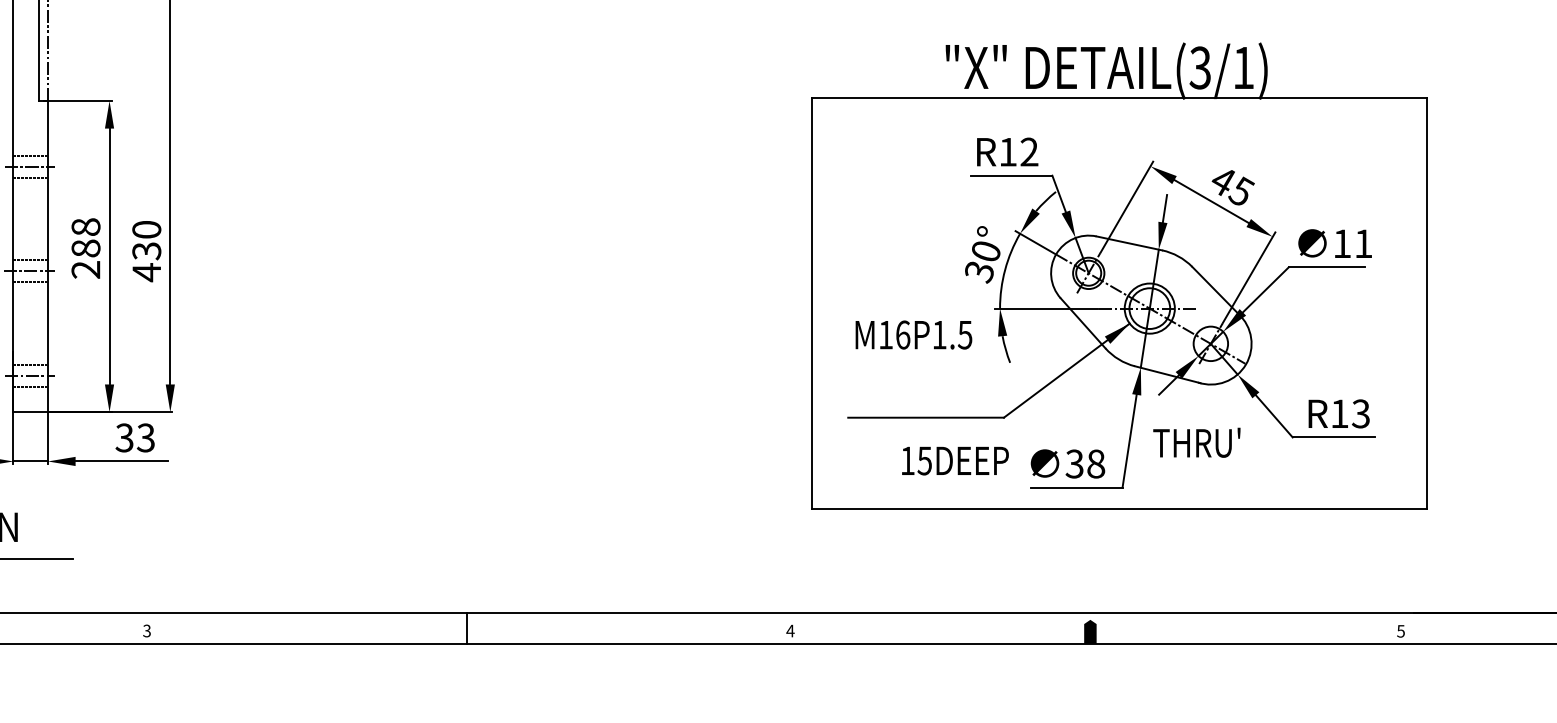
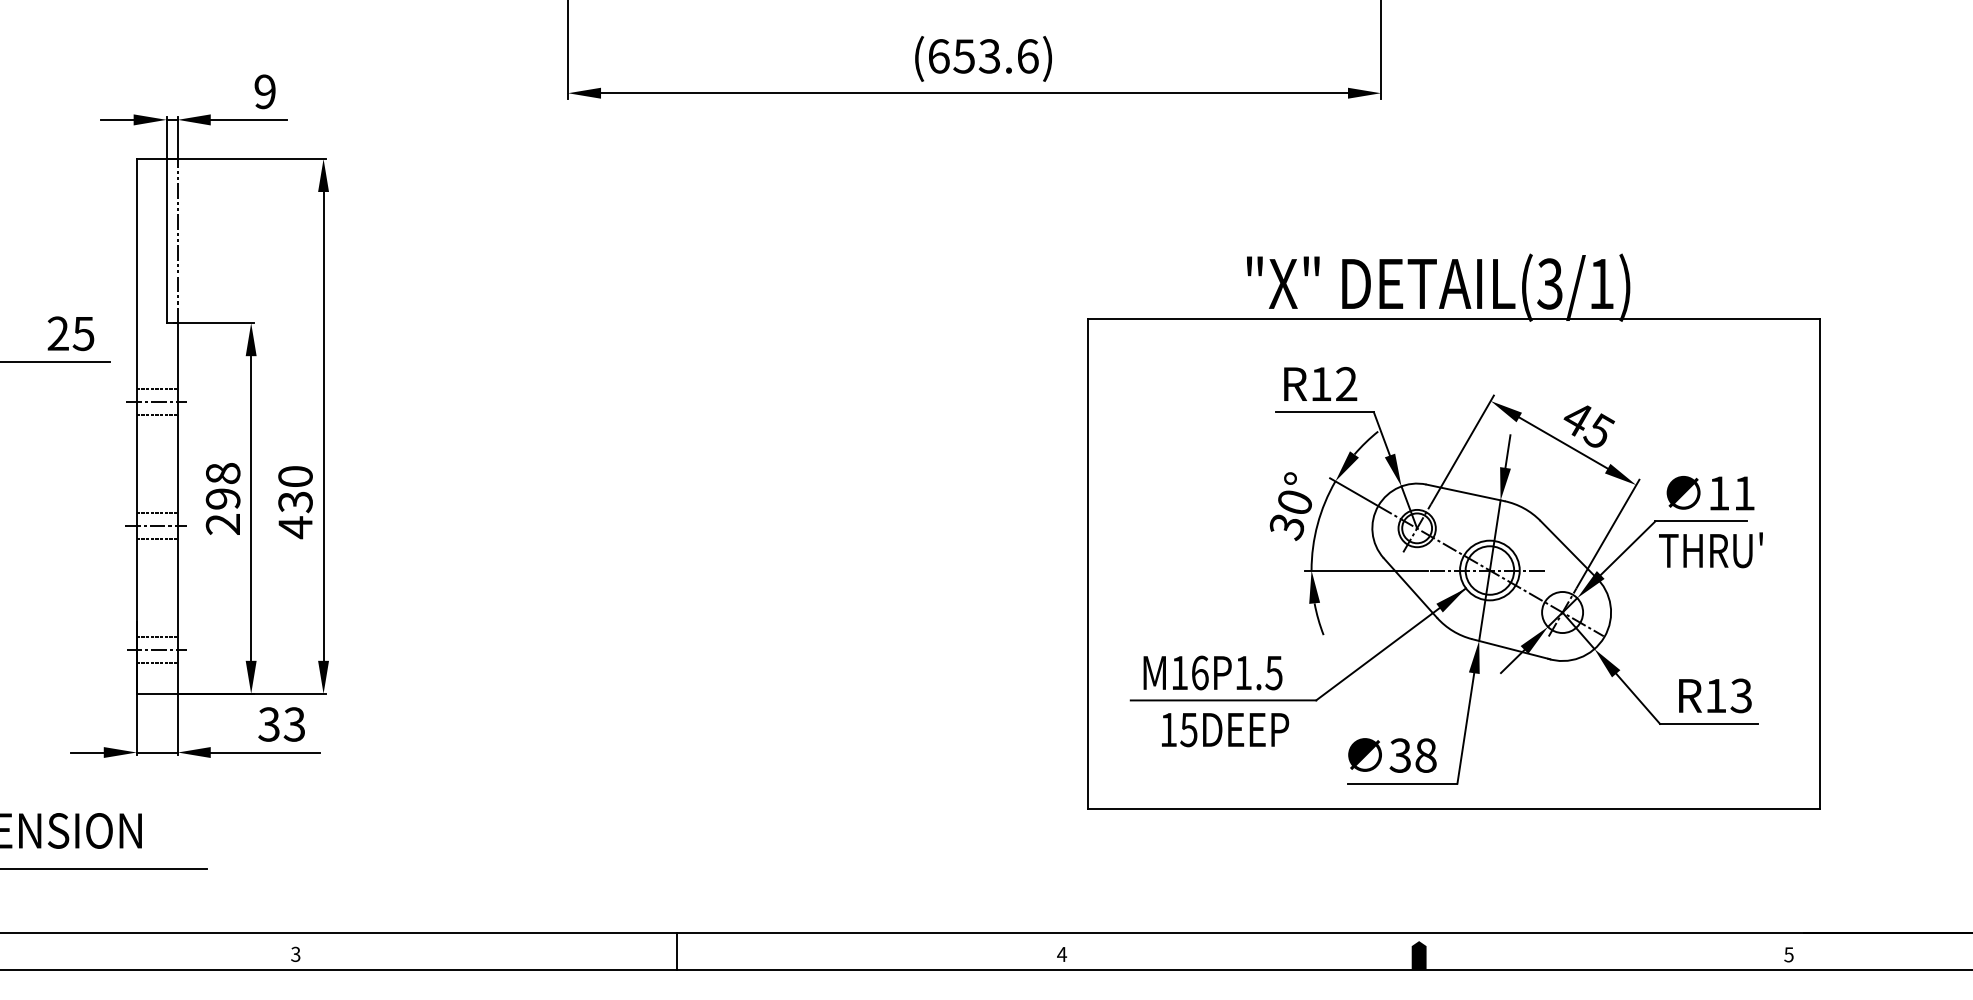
text: (85, 248) -> (222, 498), 288 -> 298
text: (913, 334) -> (1212, 672), moved
text: (1196, 442) -> (1710, 550), moved
text: (955, 461) -> (1225, 730), moved

